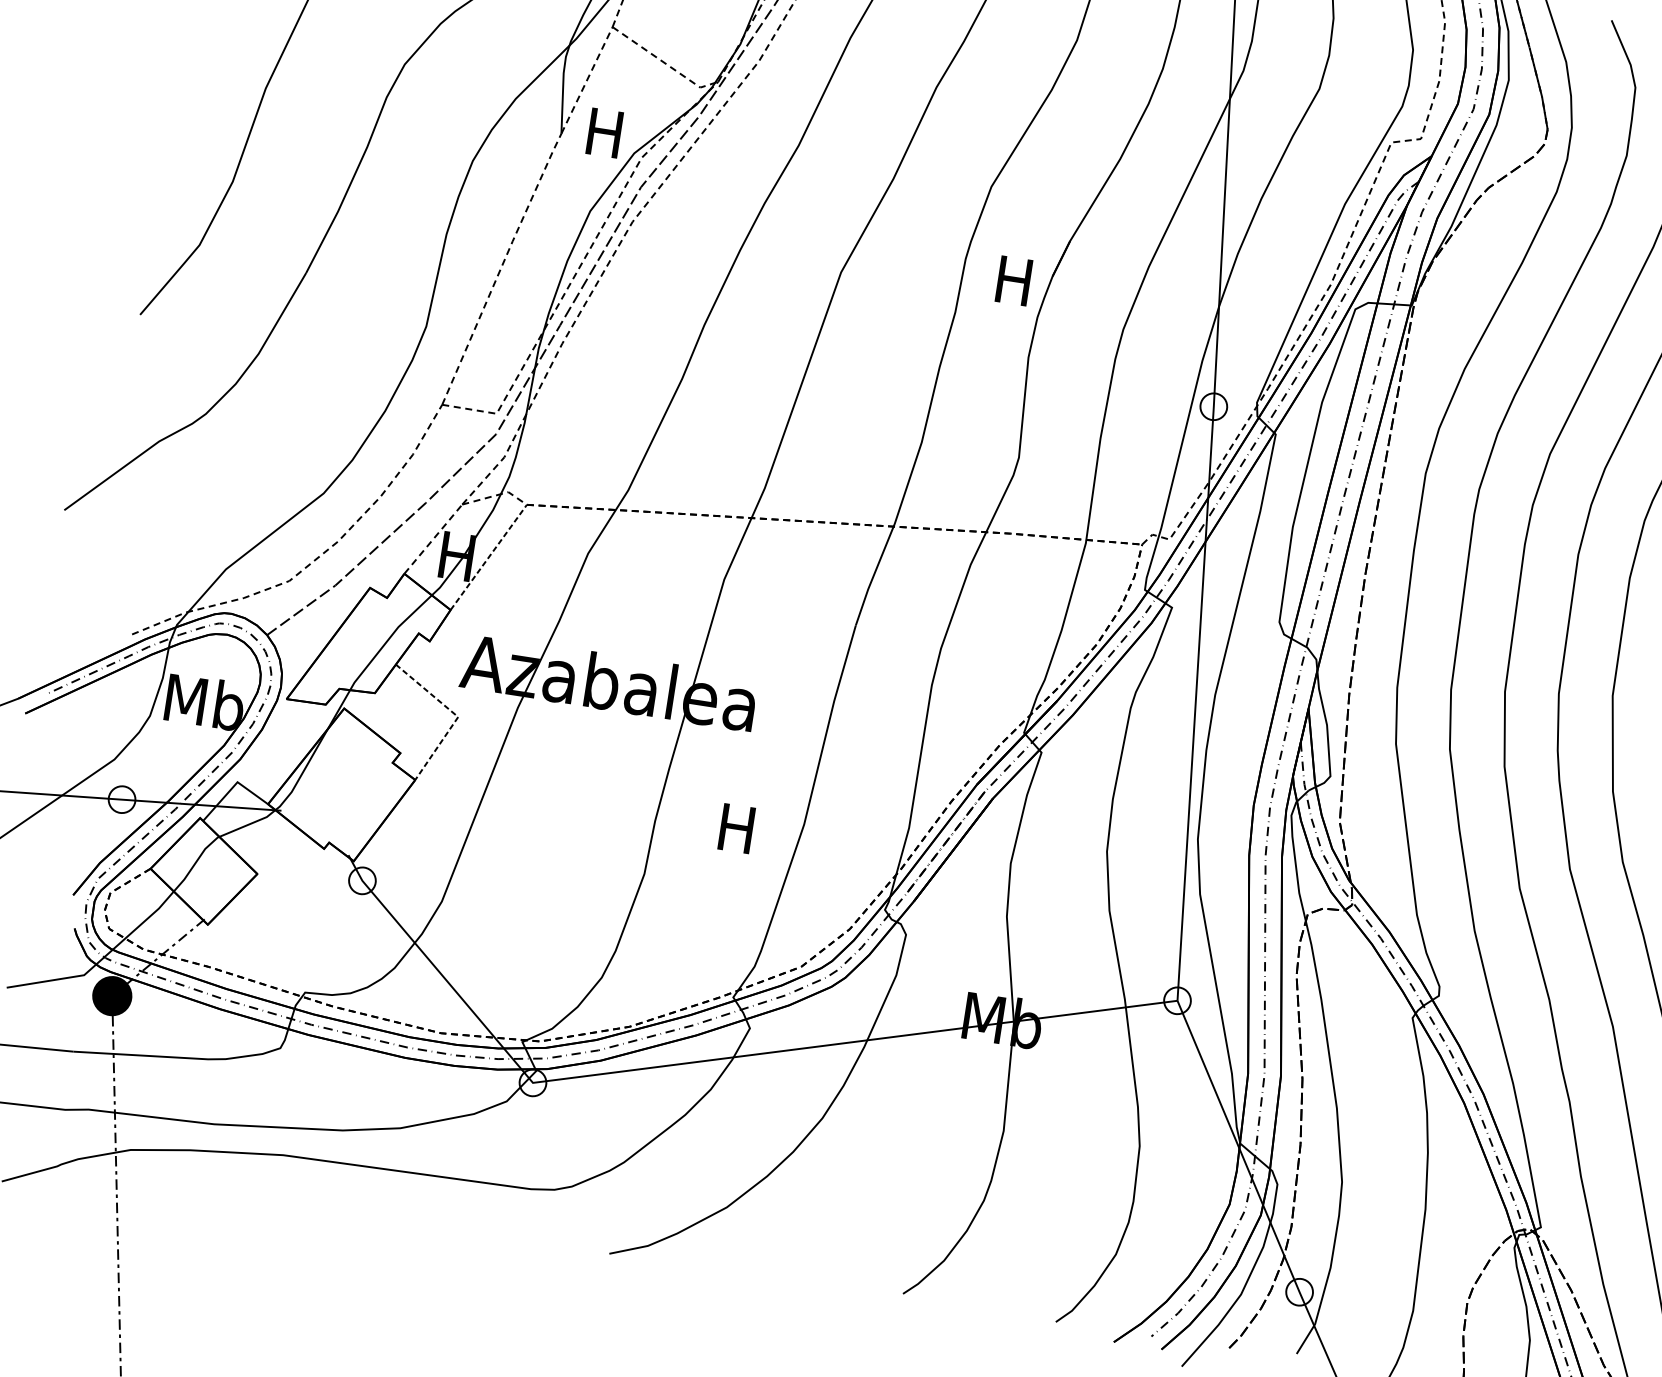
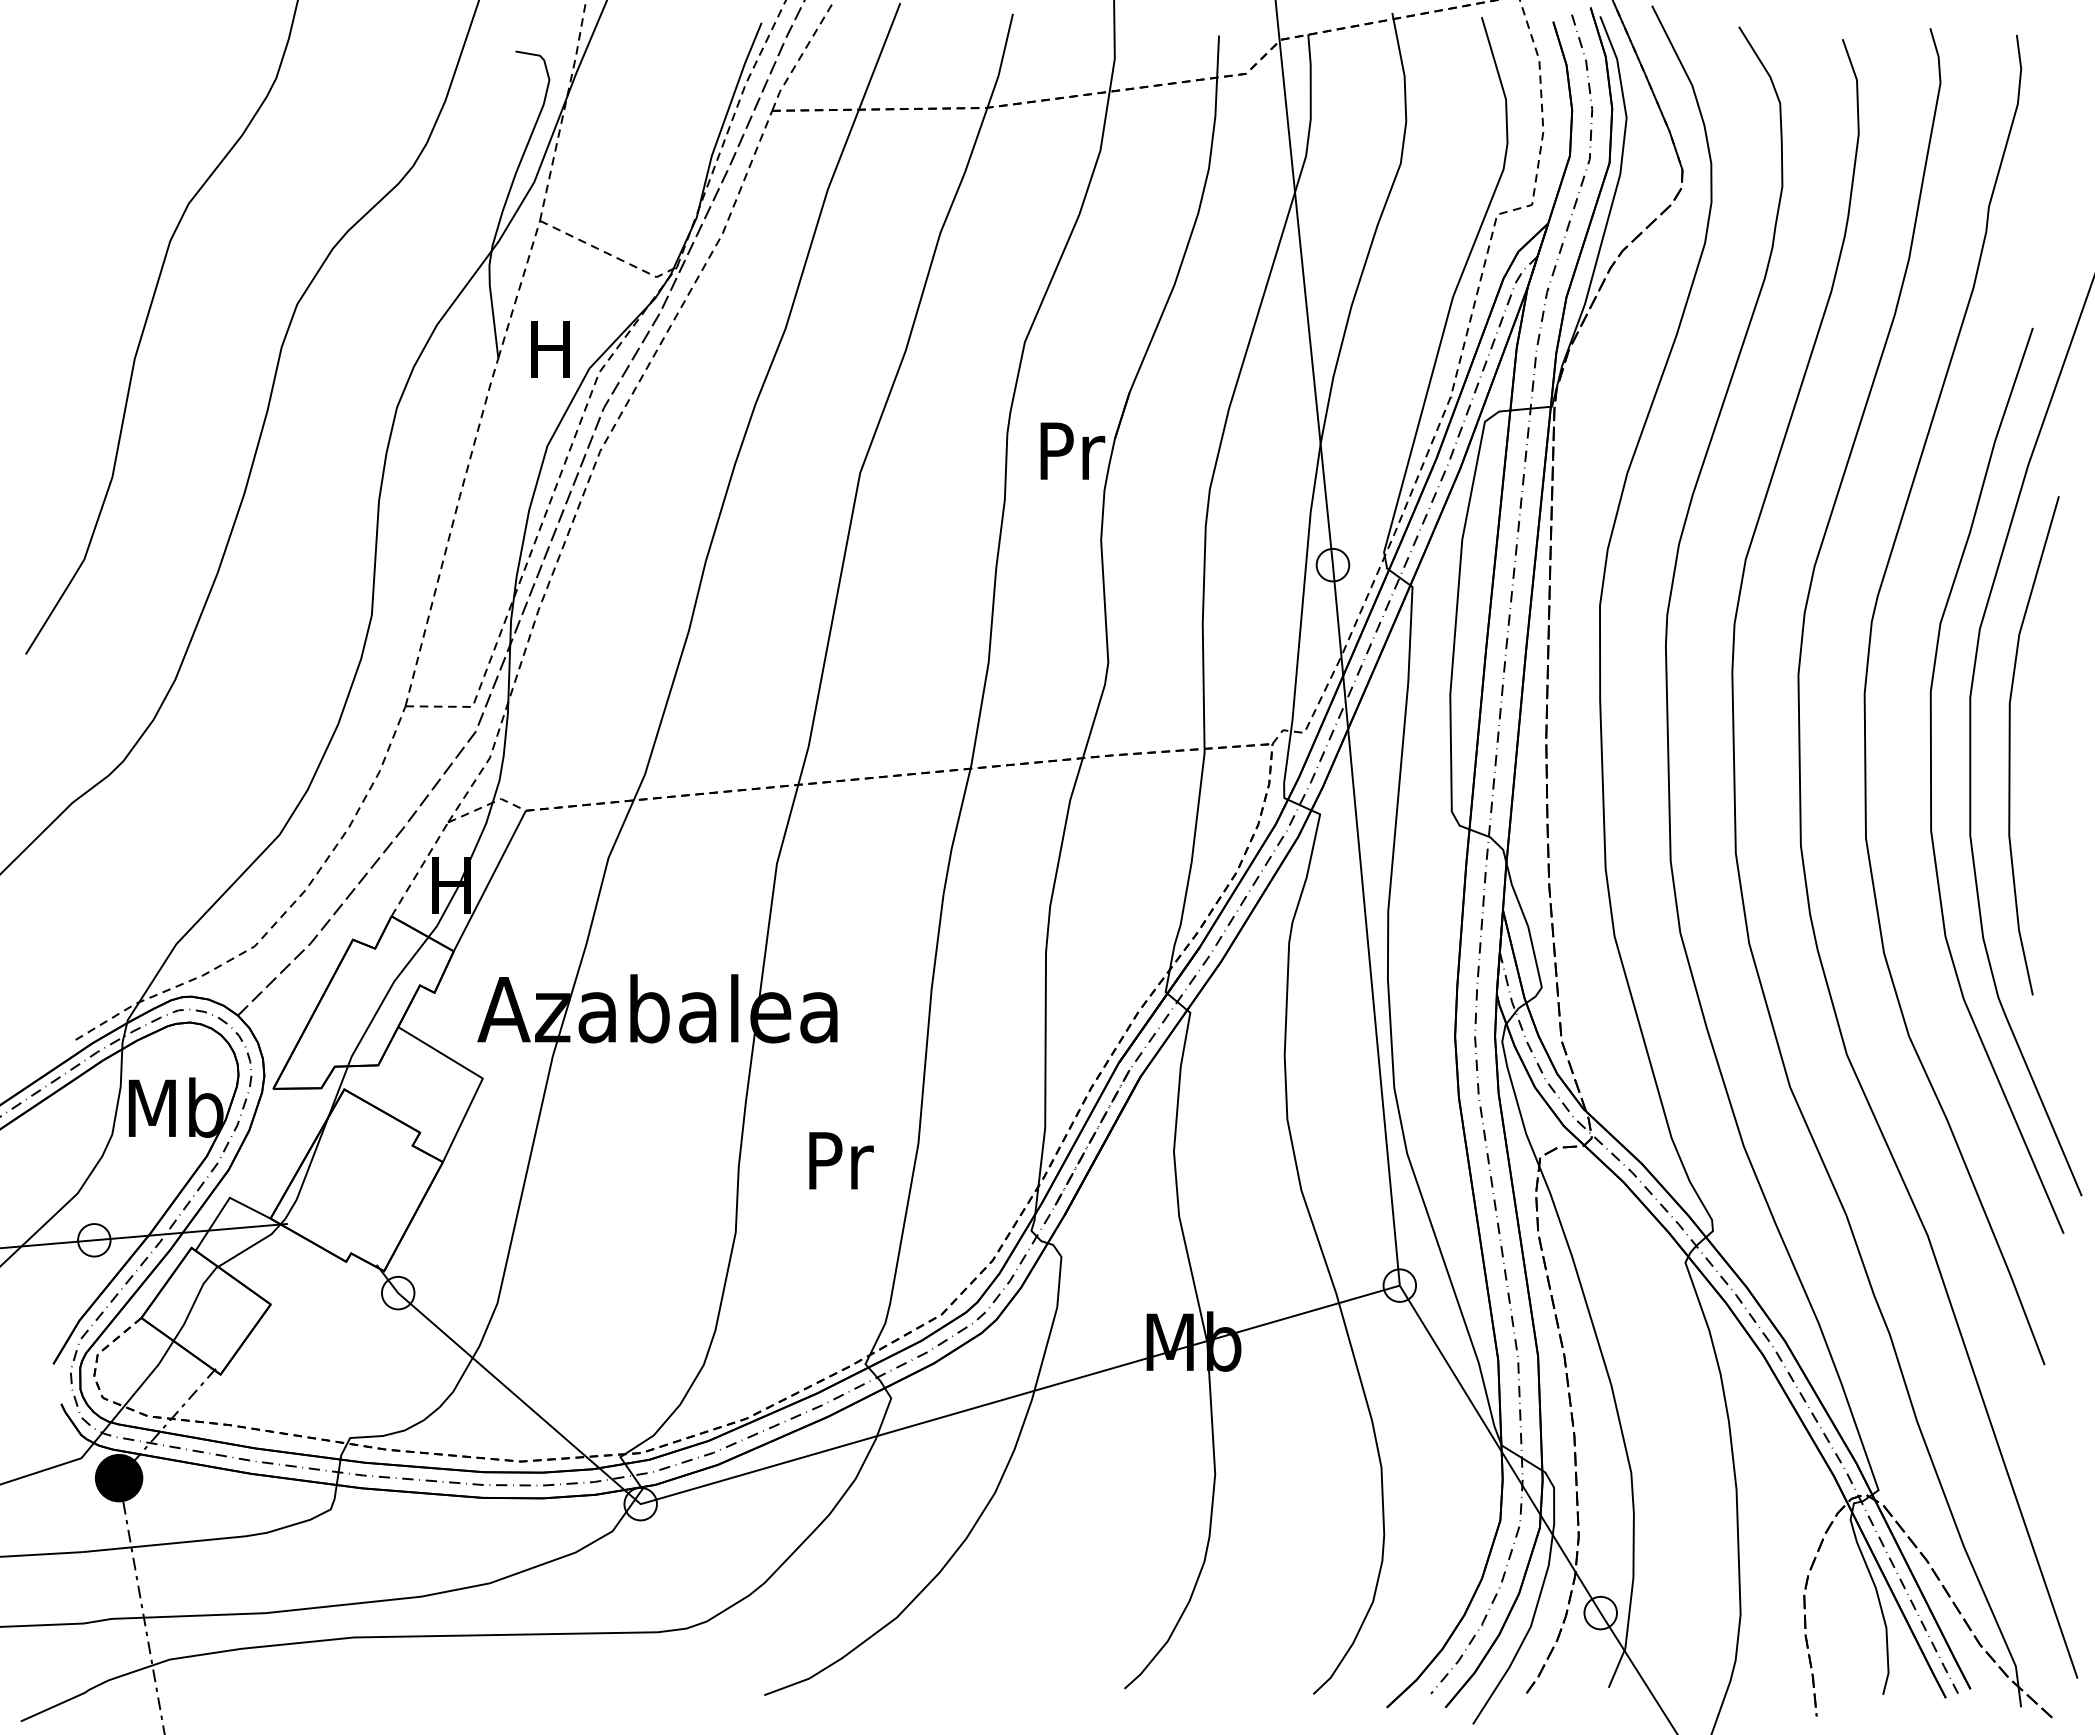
text: (1016, 280) -> (1072, 450), H -> Pr
line: (488, 557) -> (489, 881), dashed -> solid
line: (456, 715) -> (480, 1076), dashed -> solid
text: (739, 828) -> (841, 1160), H -> Pr

